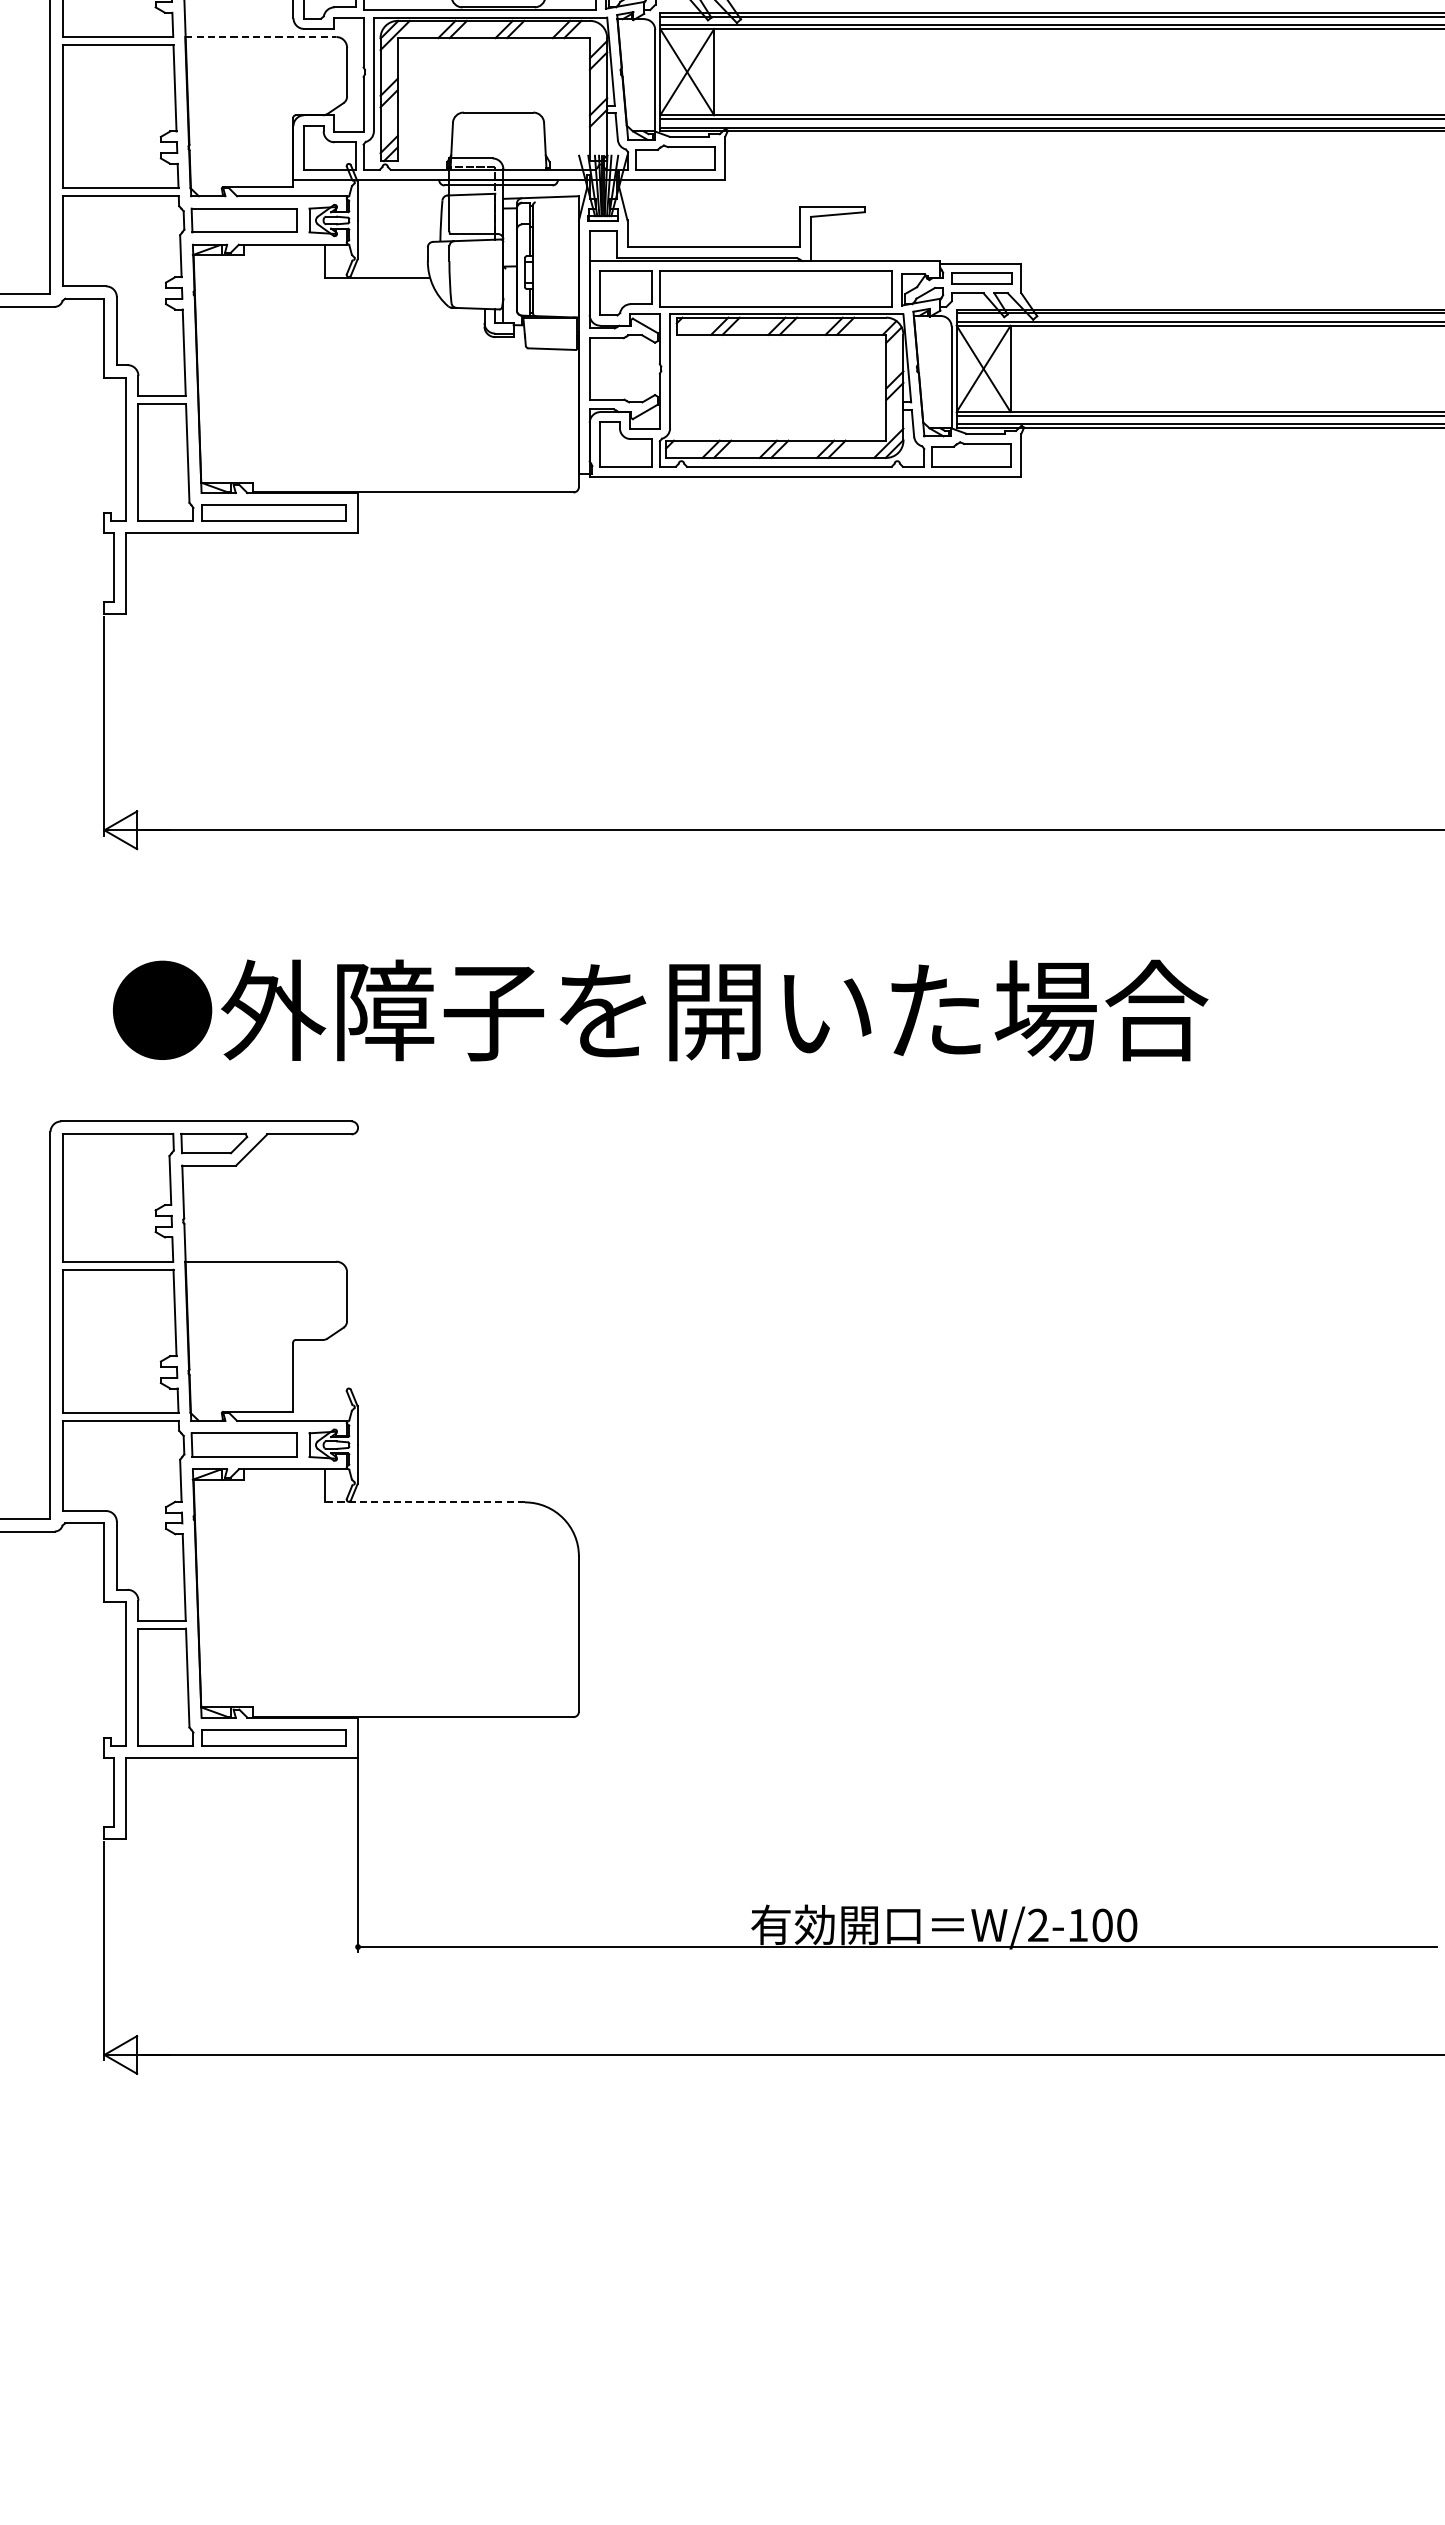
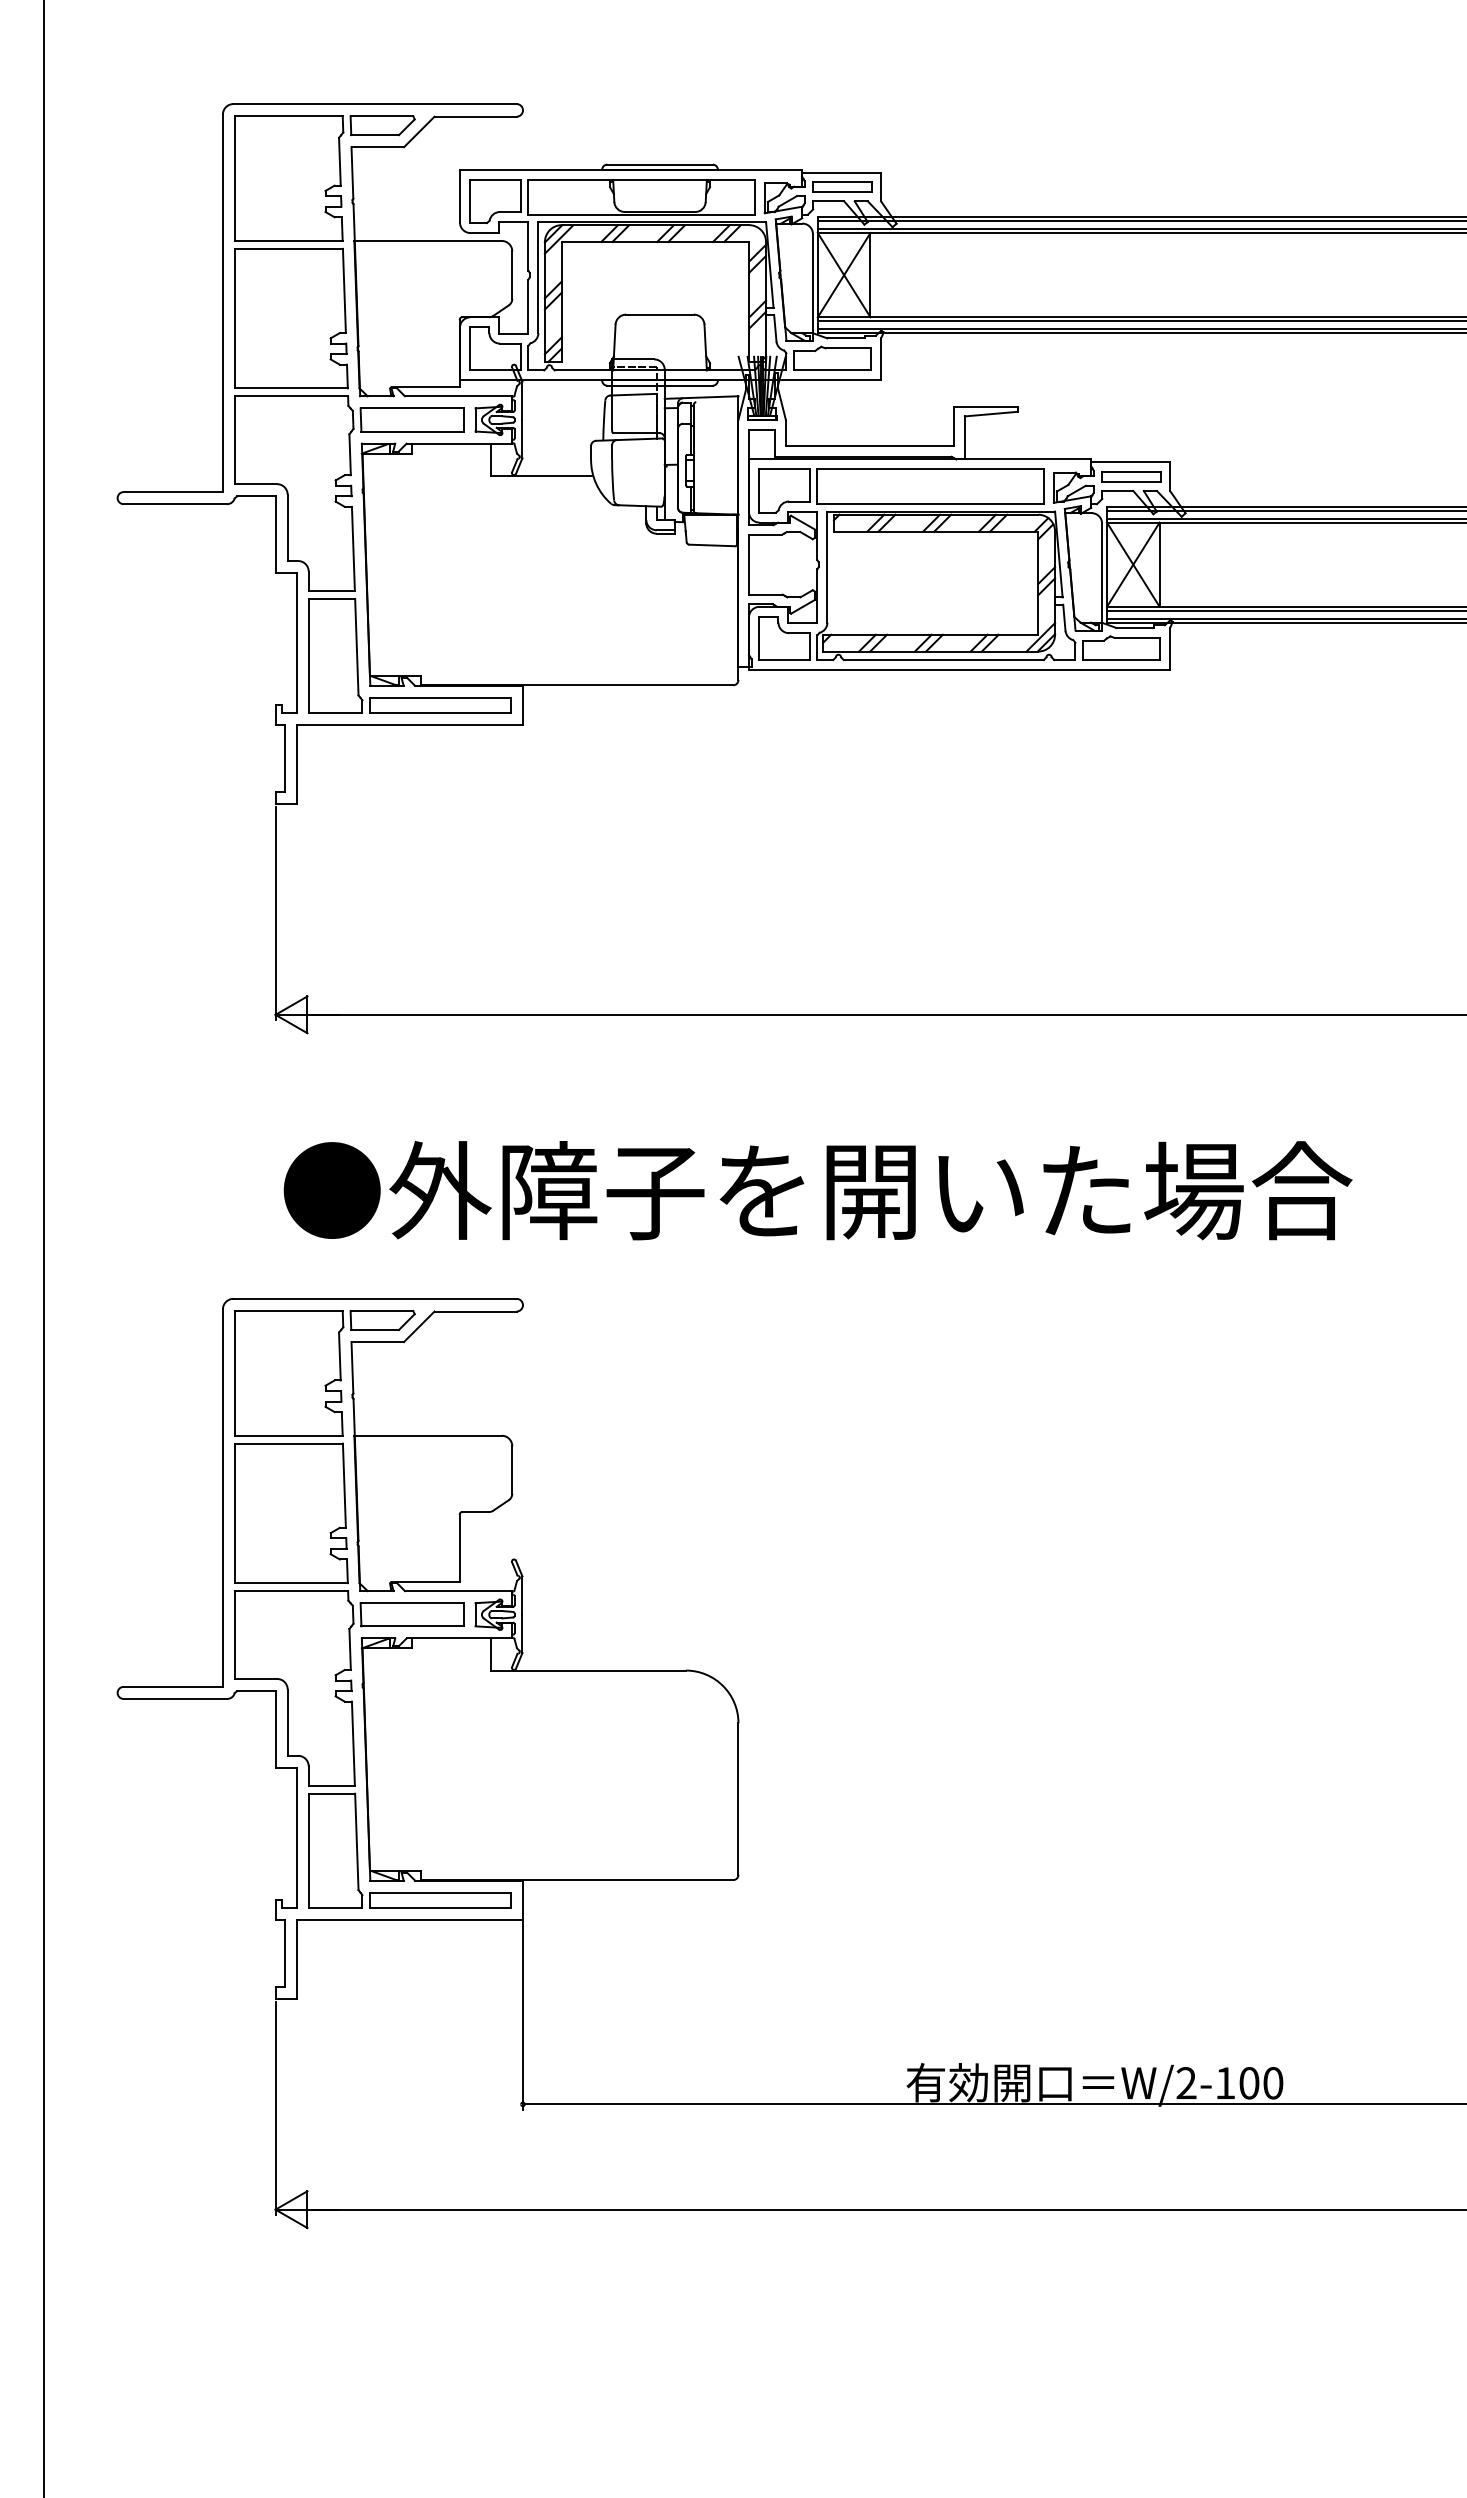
line: (261, 36) -> (428, 240), dashed -> solid
line: (424, 1502) -> (587, 1670), dashed -> solid

